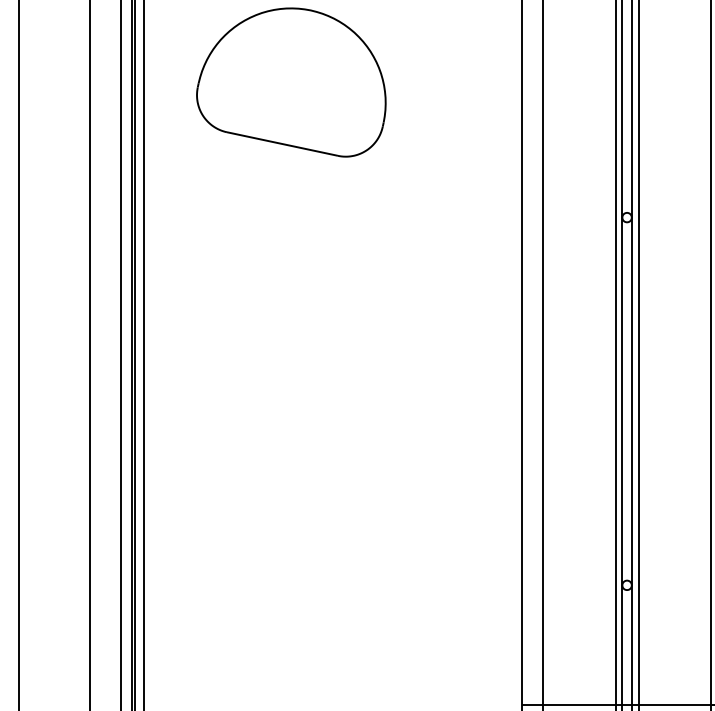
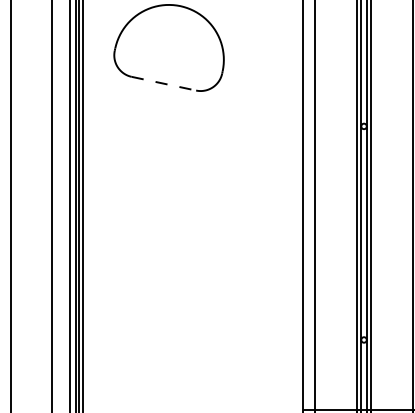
line: (281, 143) -> (163, 83), solid -> dashed

